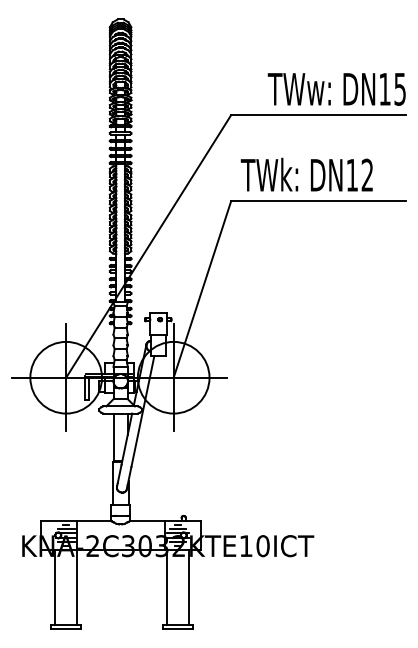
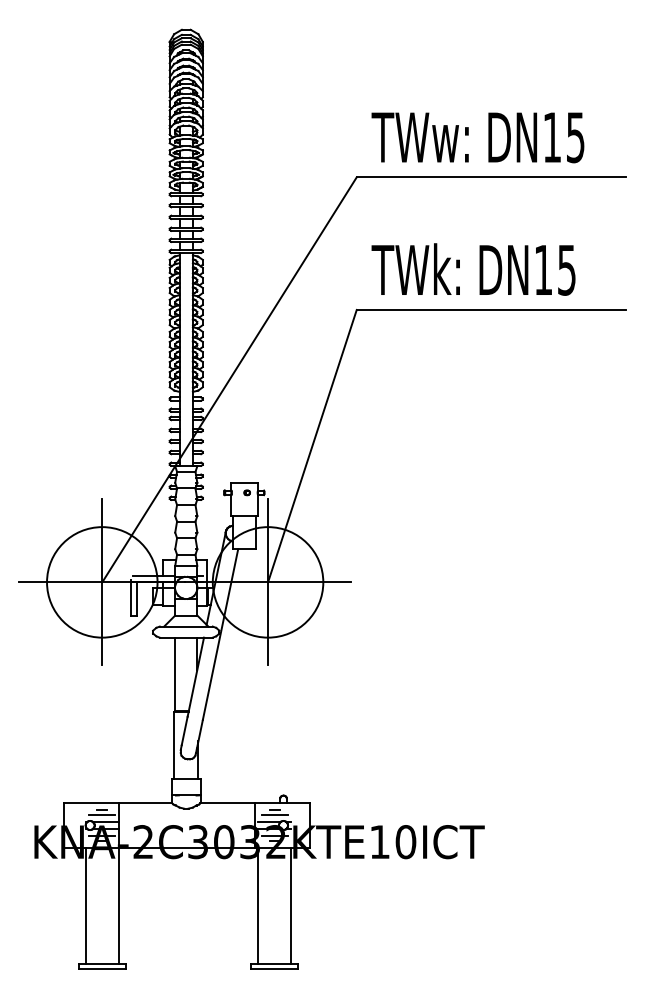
text: (336, 89) -> (477, 137), moved
text: (366, 174) -> (565, 268), DN12 -> DN15

